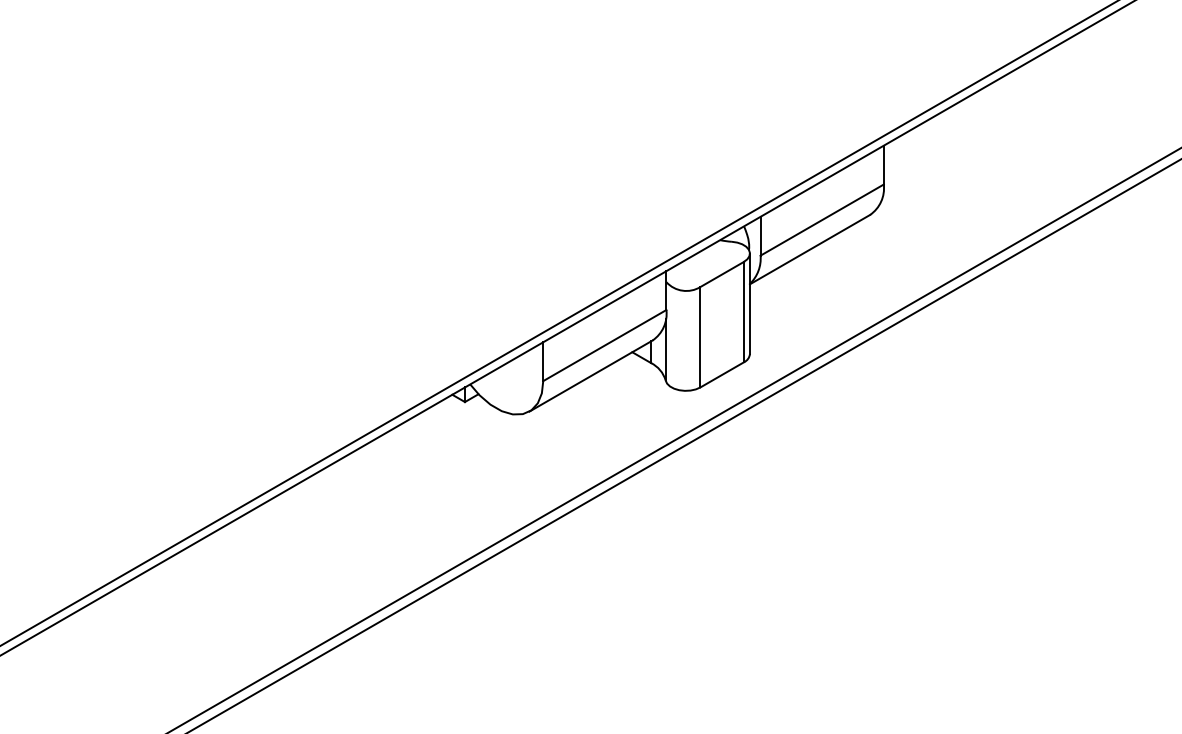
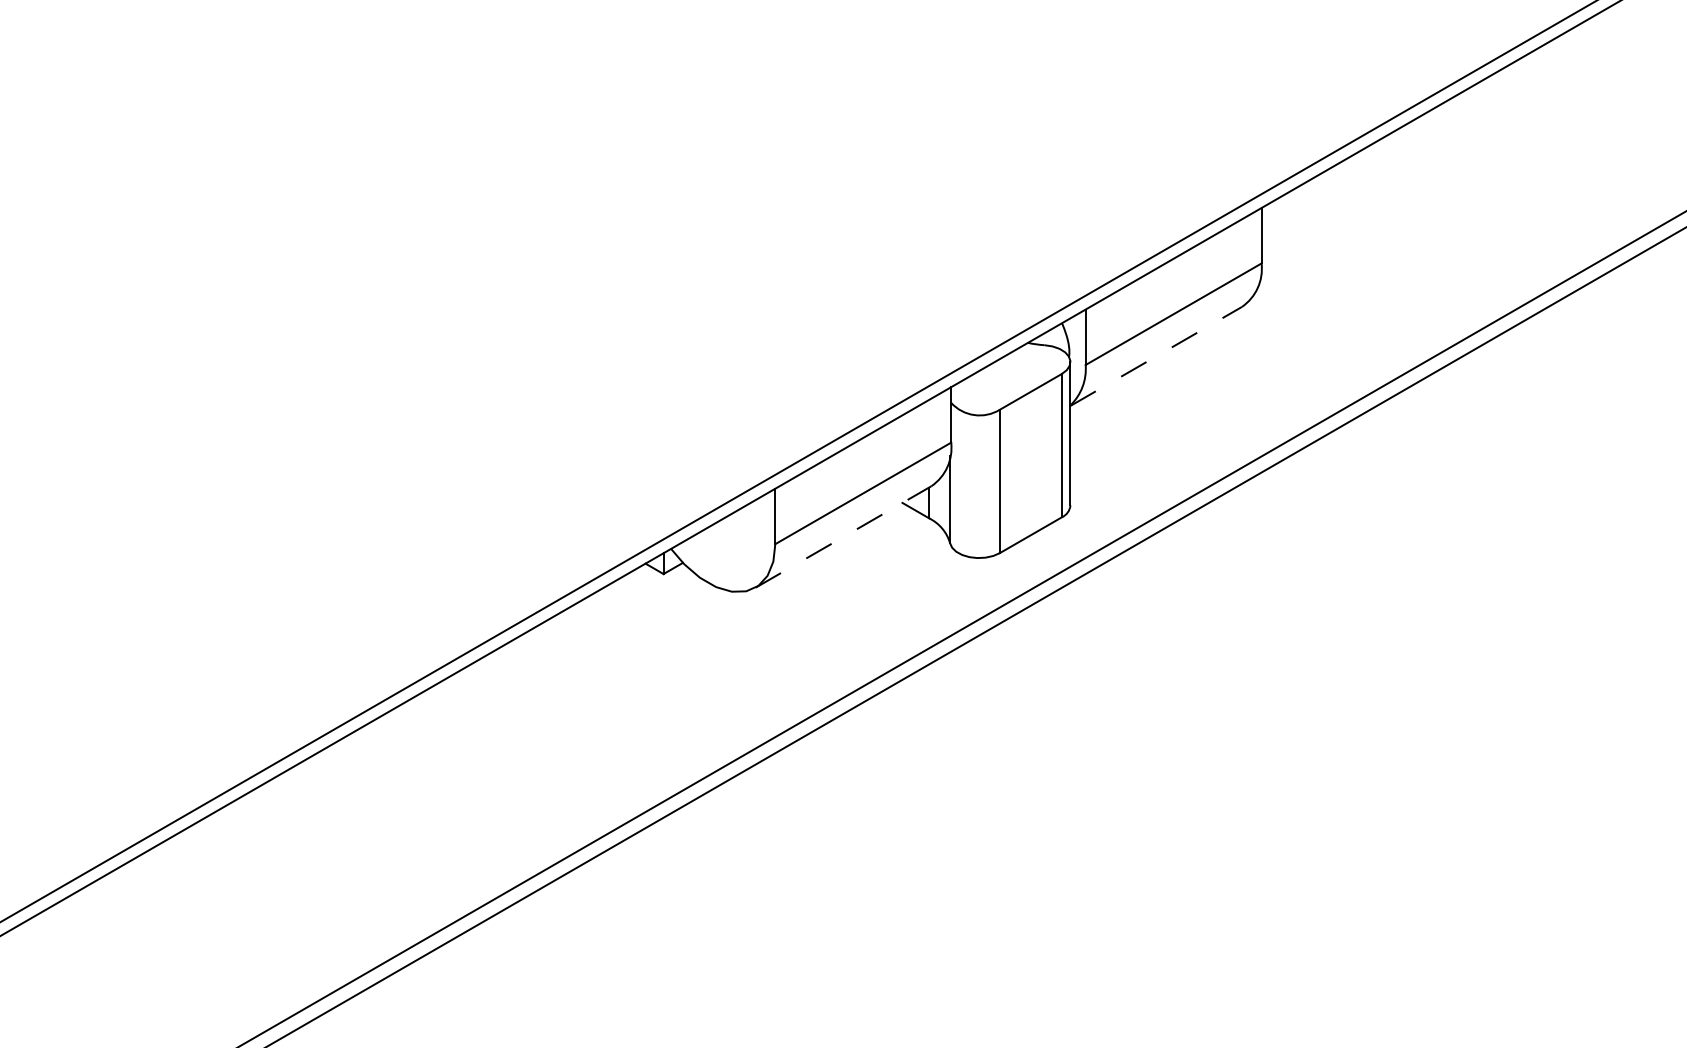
line: (810, 249) -> (1156, 356), solid -> dashed
line: (591, 375) -> (843, 536), solid -> dashed

